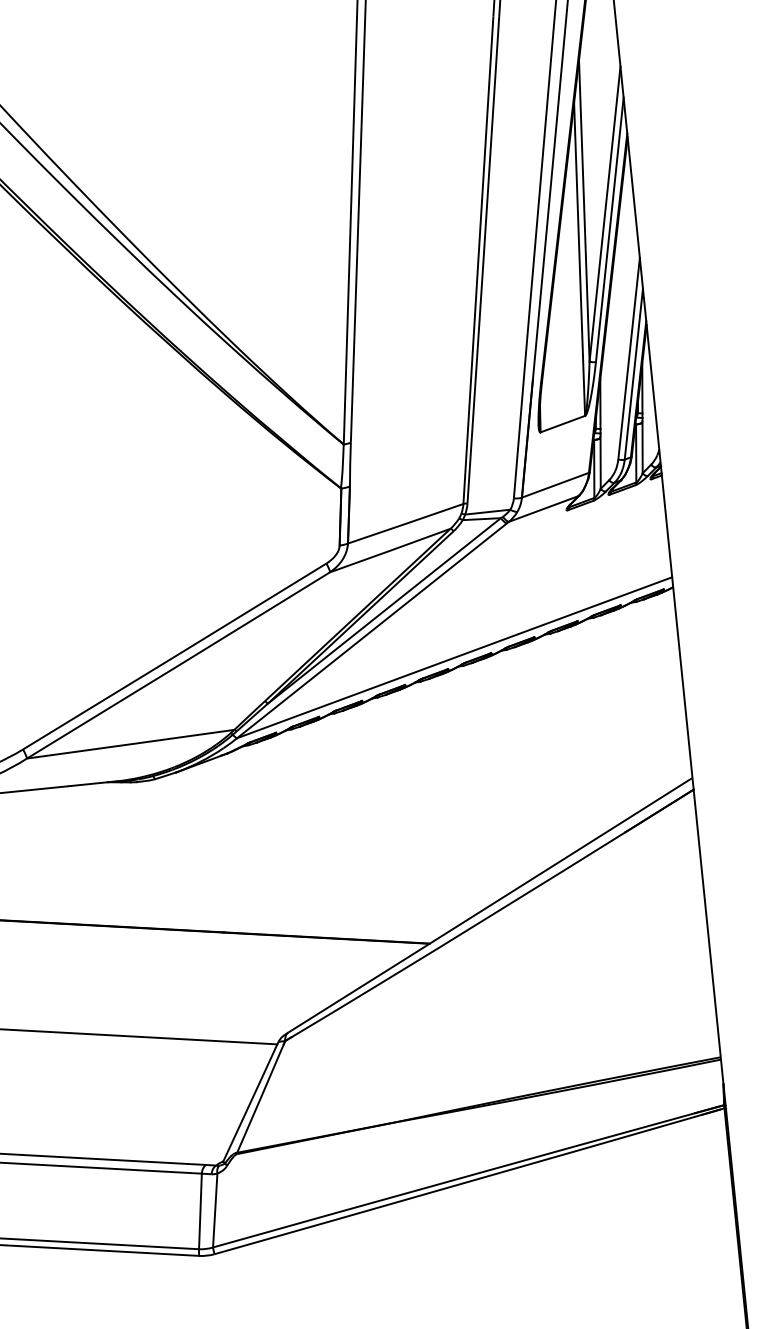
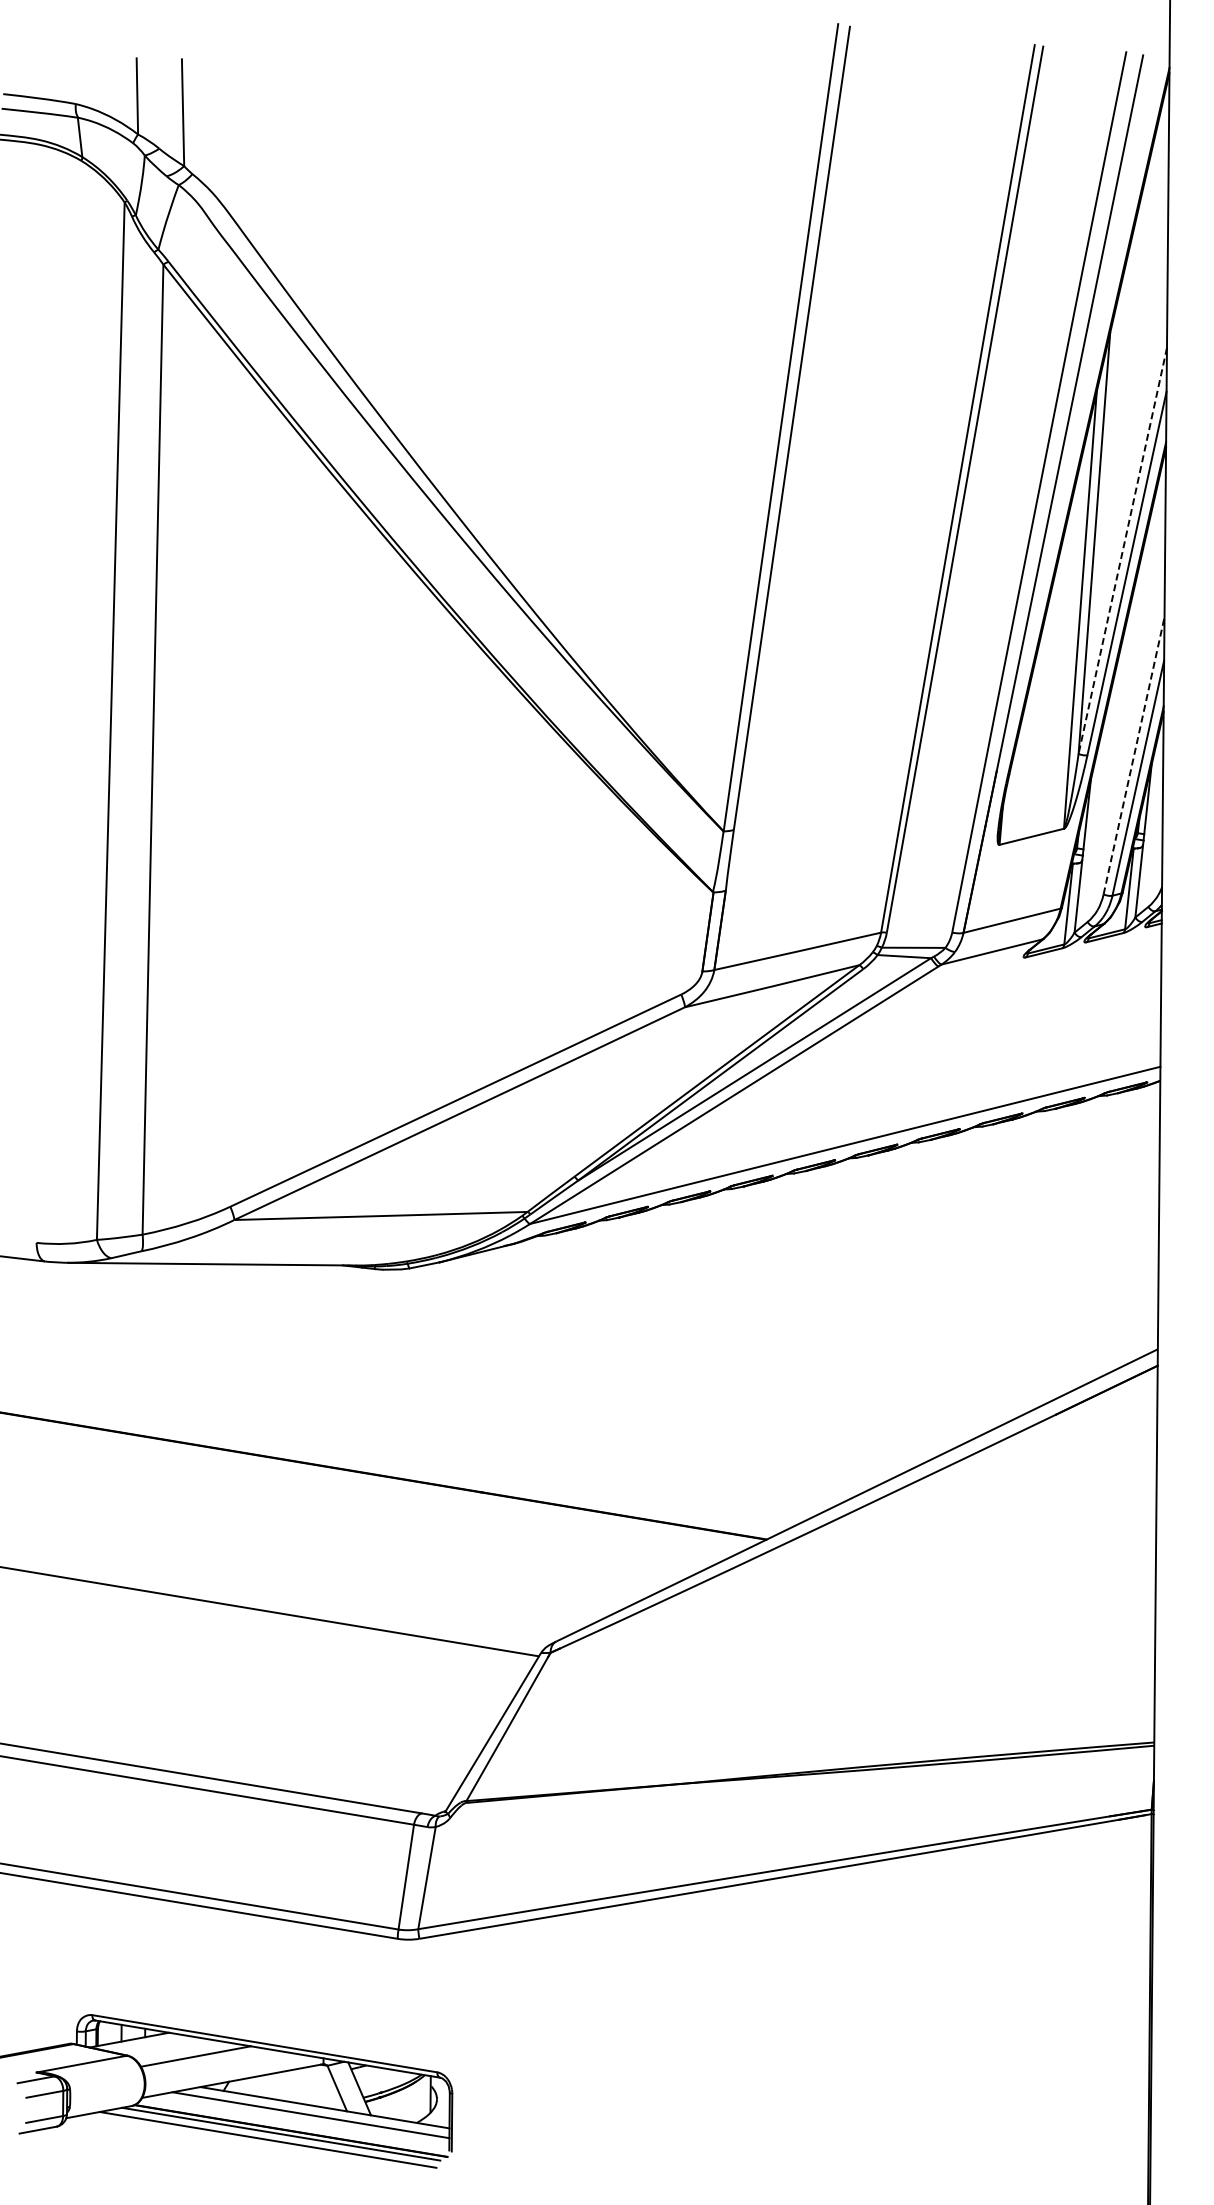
line: (604, 213) -> (1122, 550), solid -> dashed
line: (629, 358) -> (1134, 755), solid -> dashed

